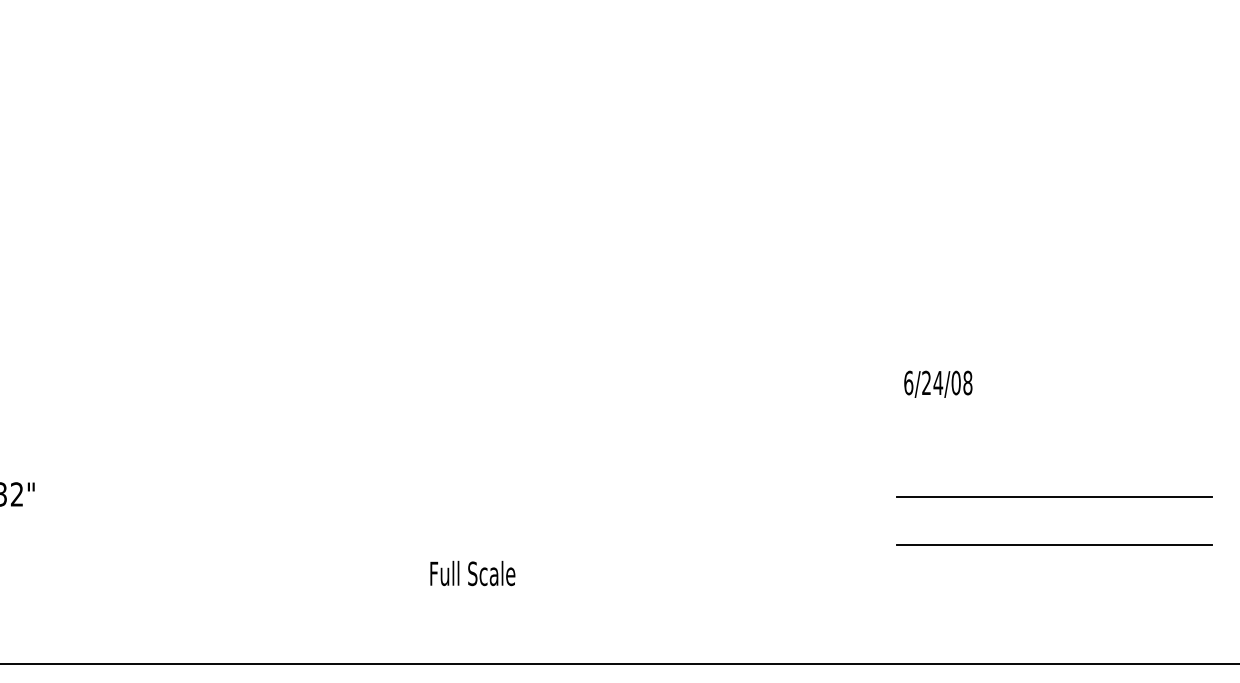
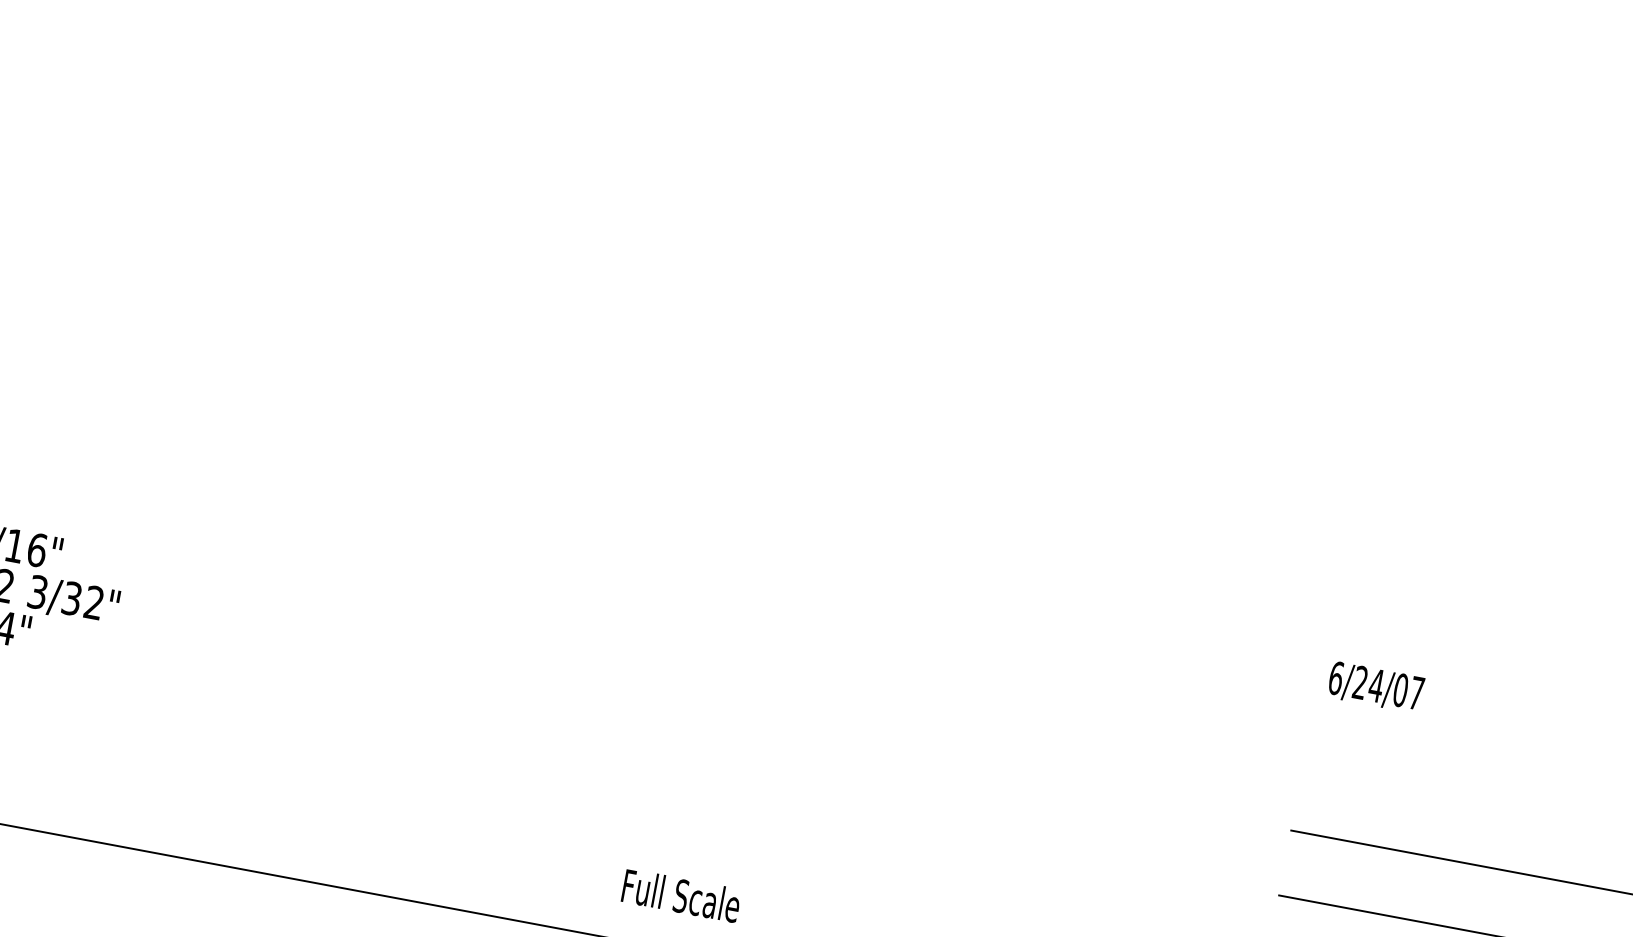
text: (967, 382) -> (1416, 692), 6/24/08 -> 6/24/07
text: (472, 573) -> (681, 895), moved

